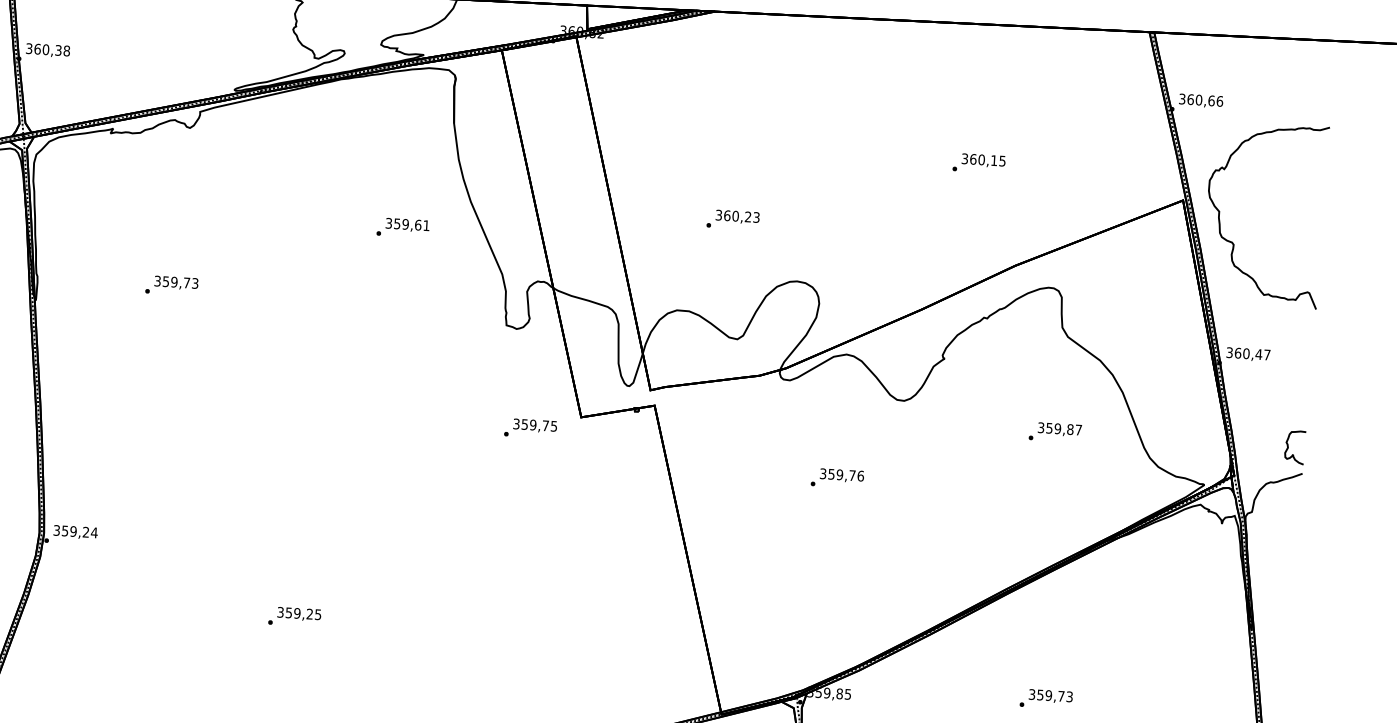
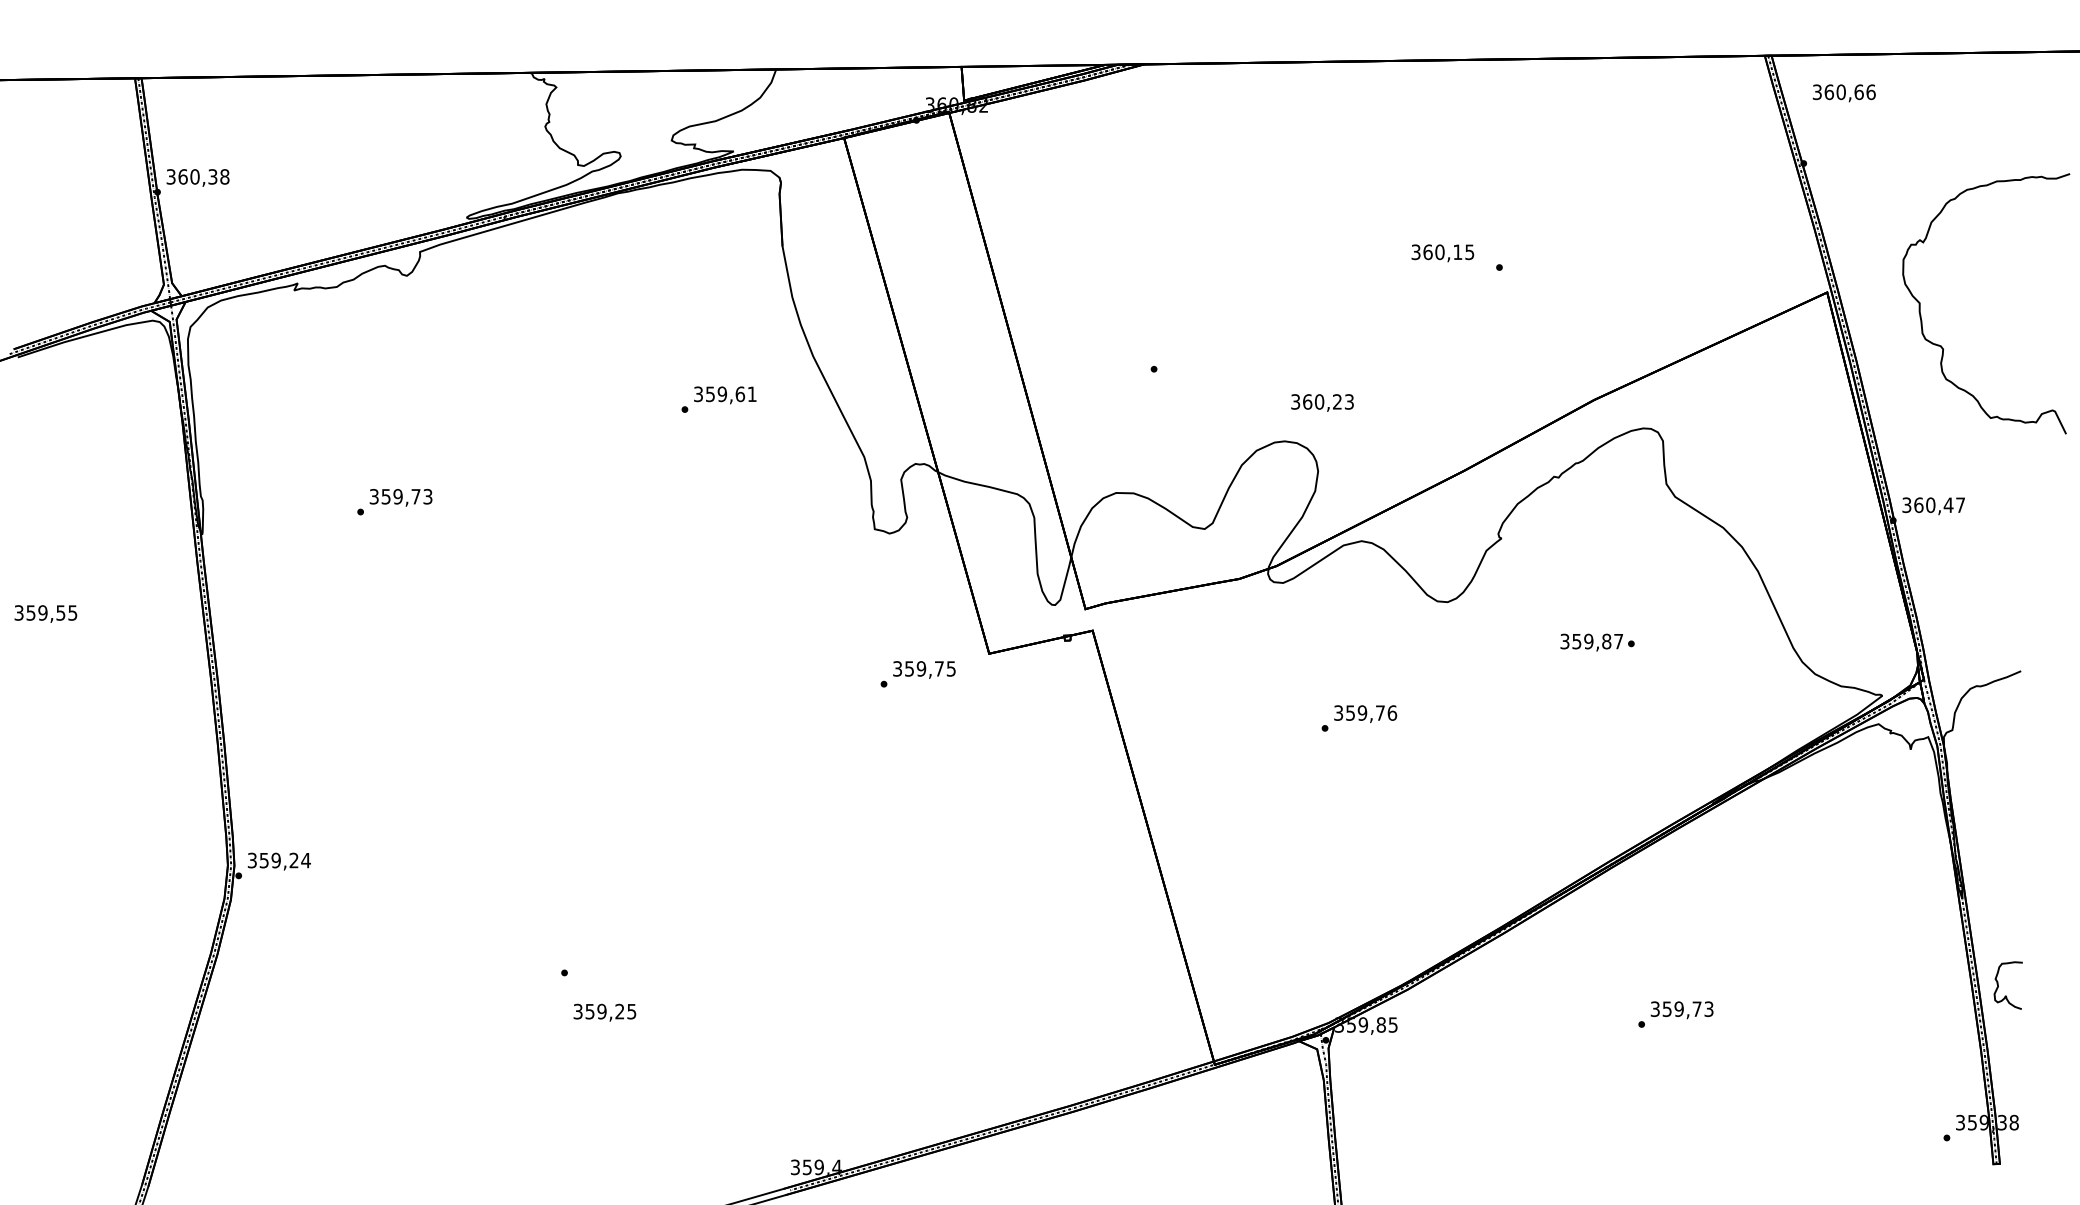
text: (1200, 101) -> (1843, 93), moved
text: (983, 160) -> (1442, 253), moved
text: (737, 216) -> (1322, 402), moved
curve: (1233, 242) -> (1942, 346), moved
text: (1059, 429) -> (1591, 642), moved
curve: (1288, 447) -> (1998, 985), moved
text: (299, 614) -> (604, 1012), moved

